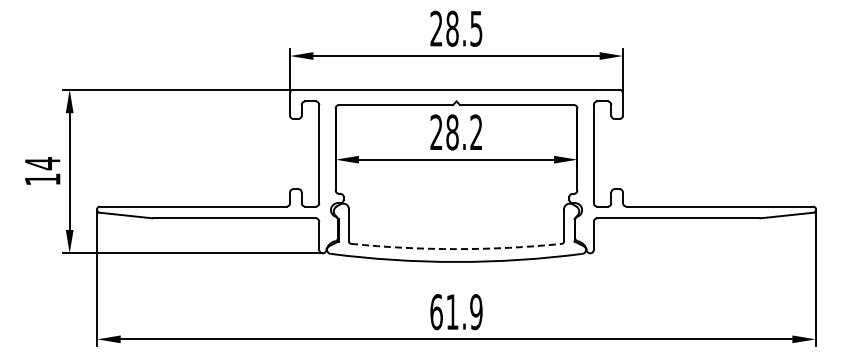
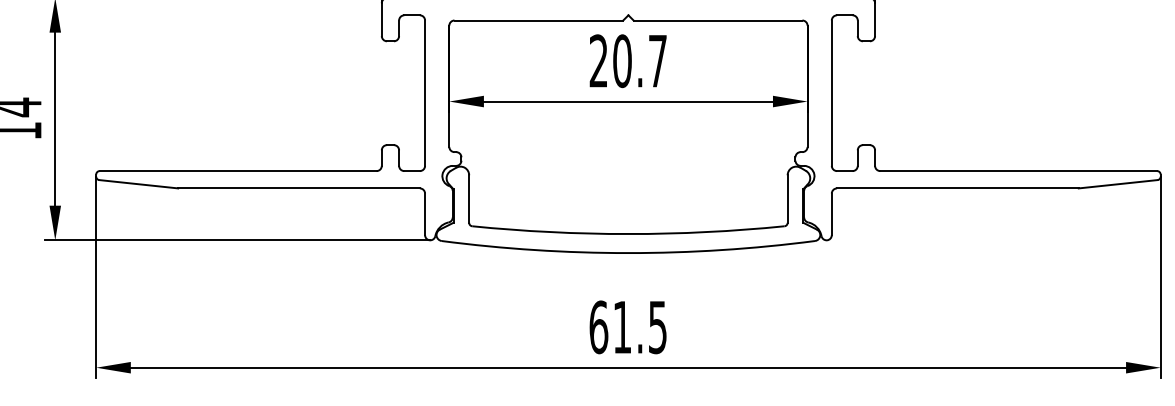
text: (464, 132) -> (640, 61), 28.2 -> 20.7
arc: (456, 249) -> (628, 234), dashed -> solid
text: (476, 311) -> (658, 326), 61.9 -> 61.5

